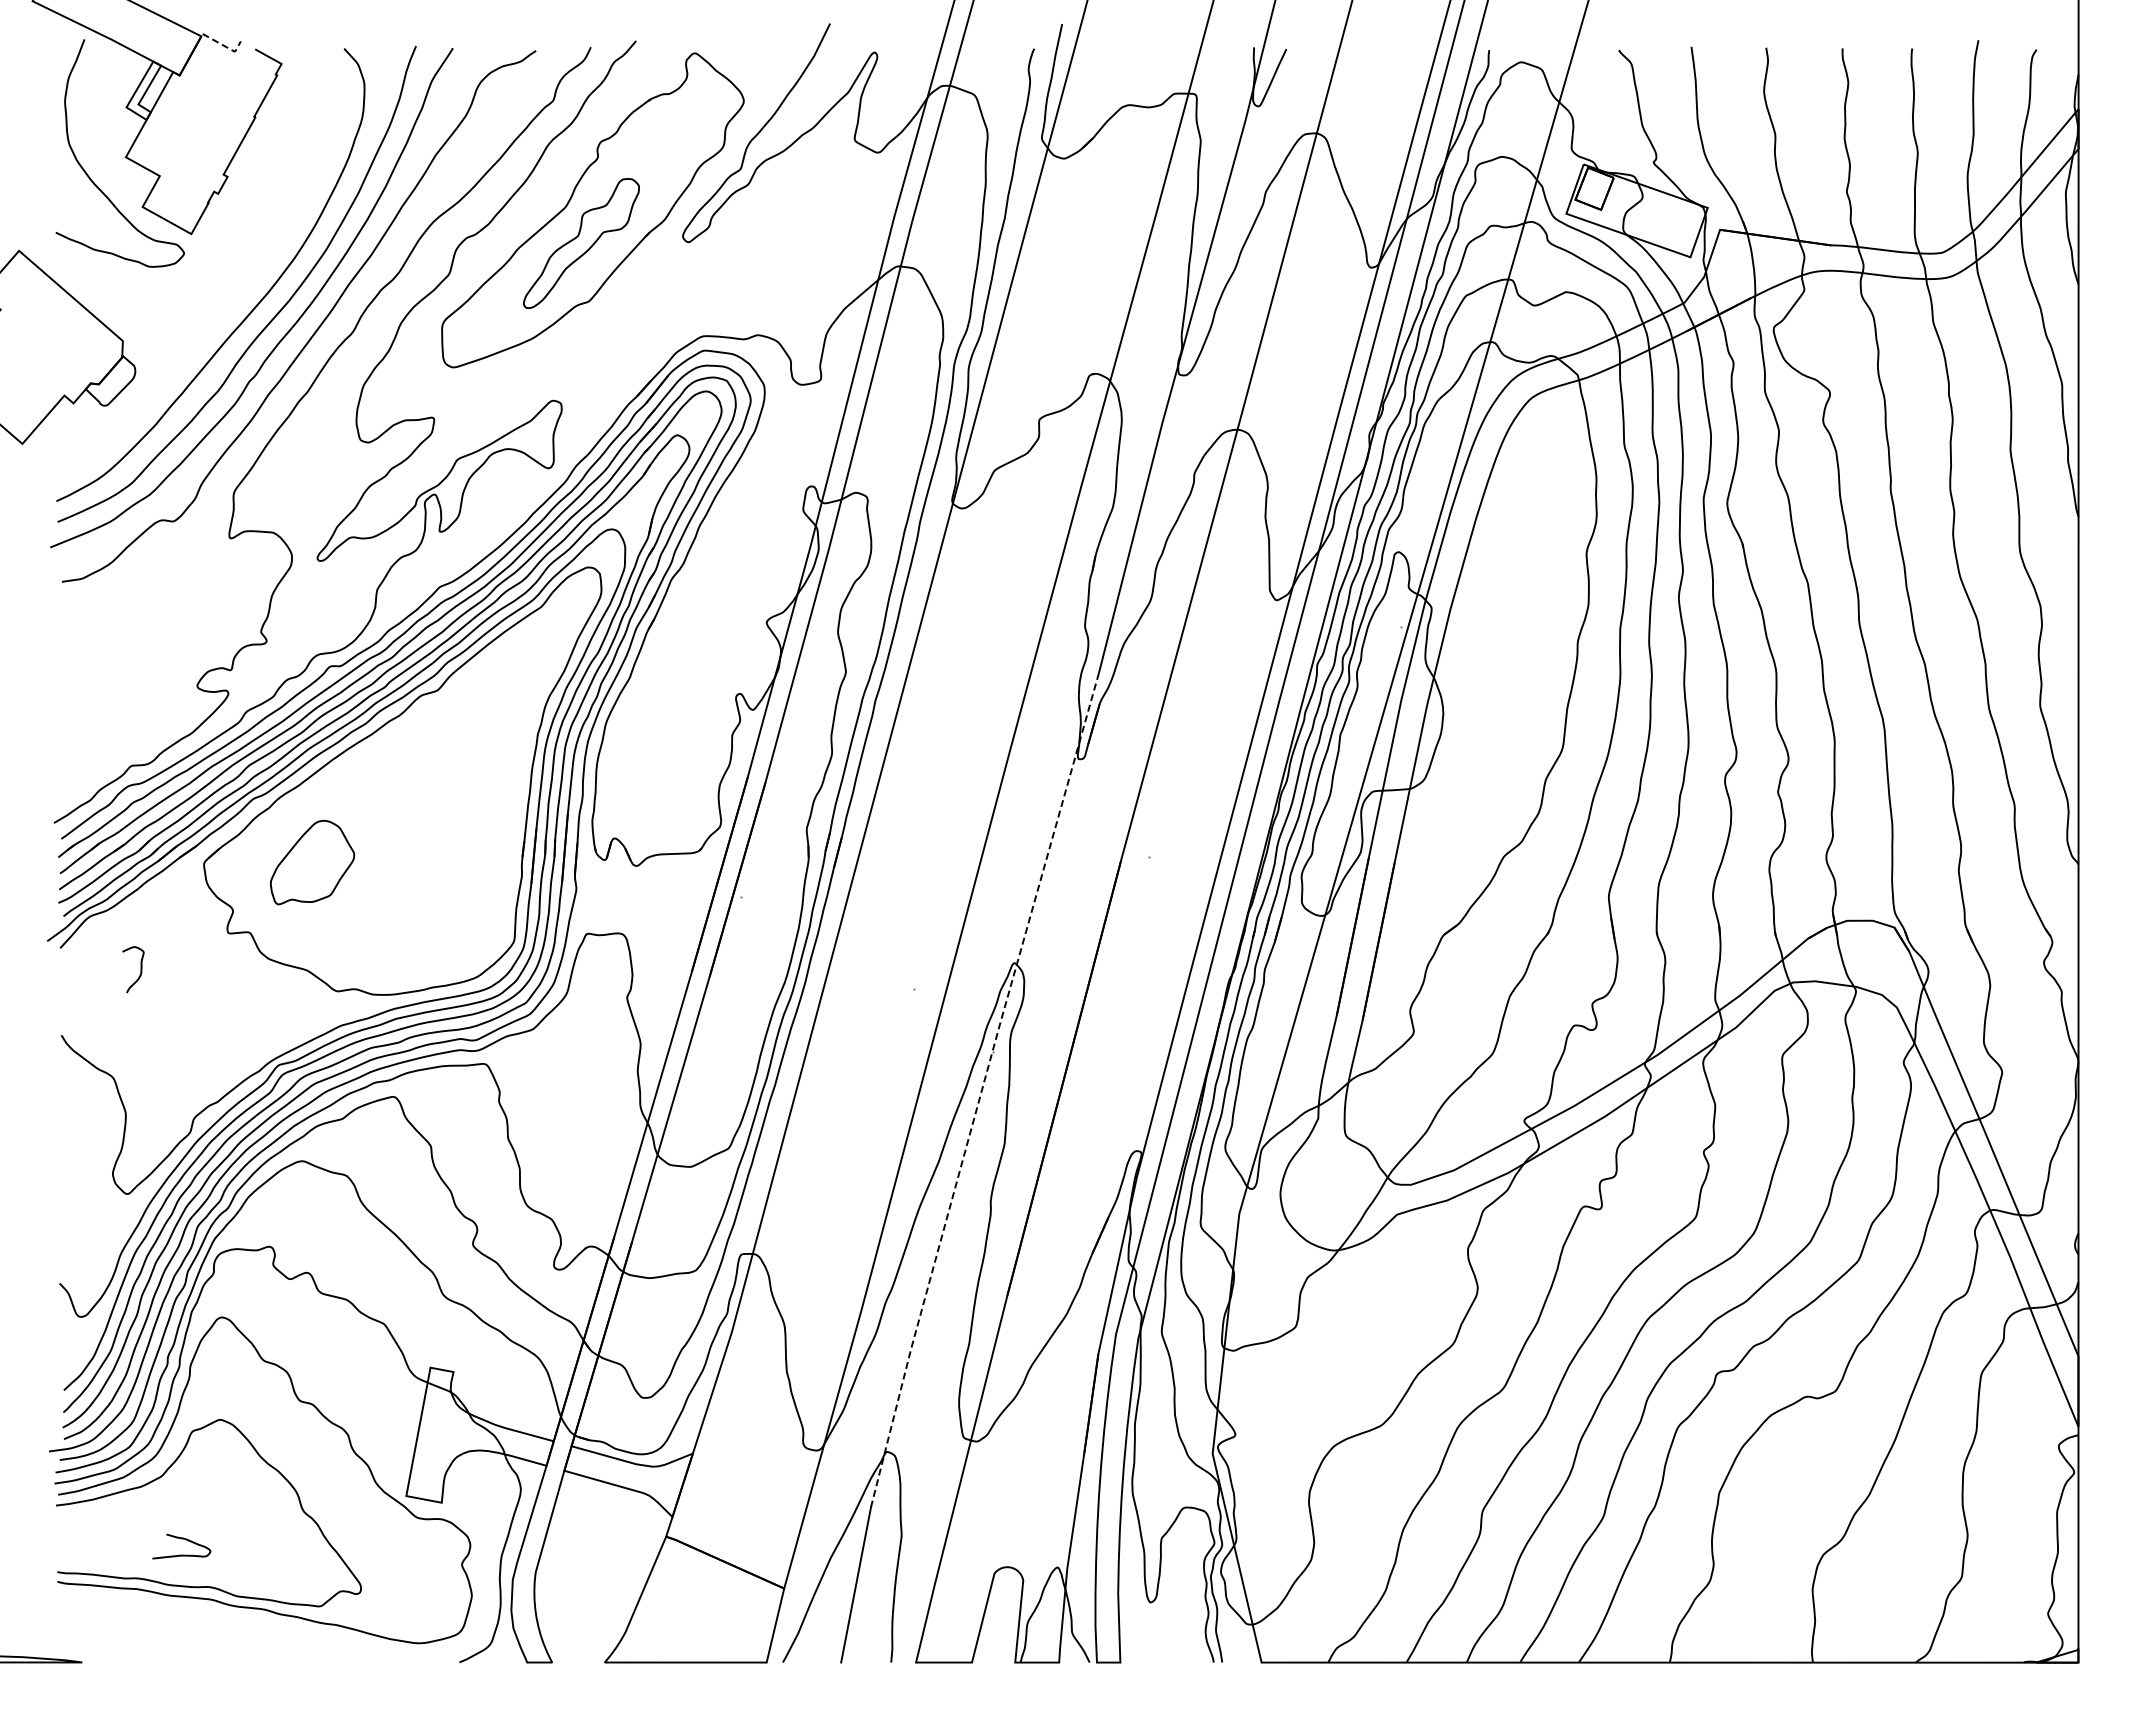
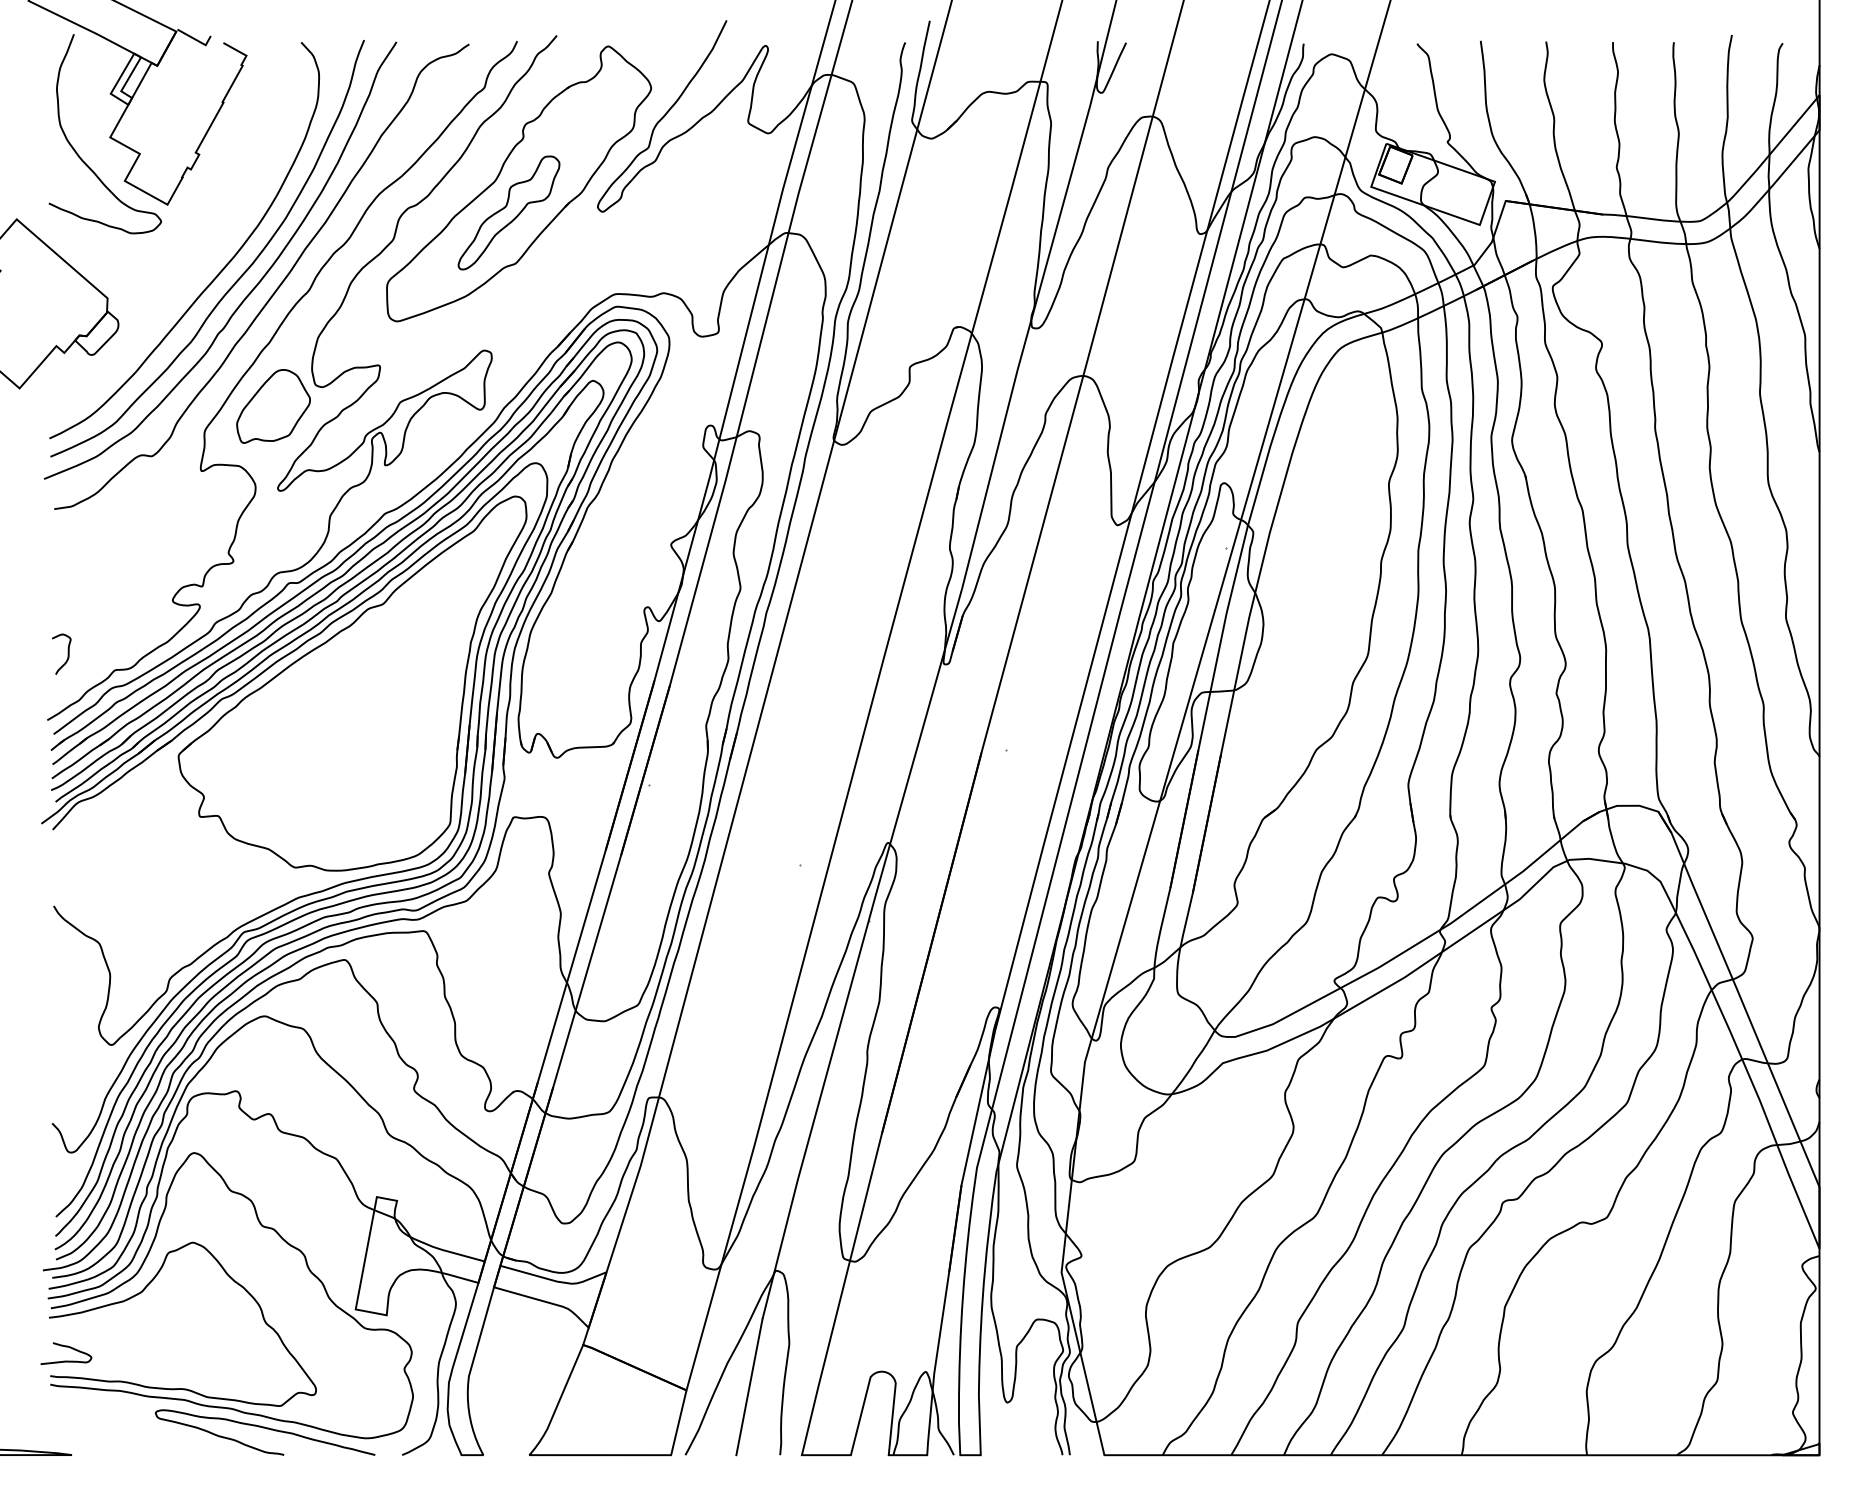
line: (225, 46) -> (197, 40), dashed -> solid
part: (312, 862) -> (273, 406), moved
curve: (140, 969) -> (67, 654), moved
line: (982, 1089) -> (860, 953), dashed -> solid
curve: (181, 1539) -> (66, 1347), moved
curve: (302, 1632) -> (264, 1428), added

